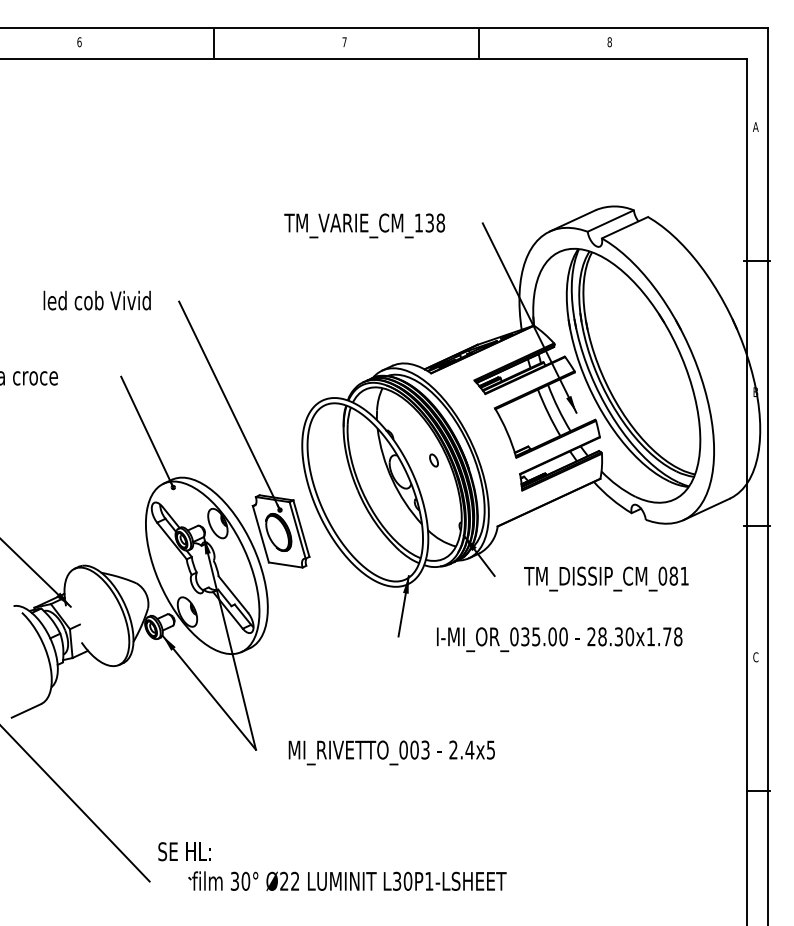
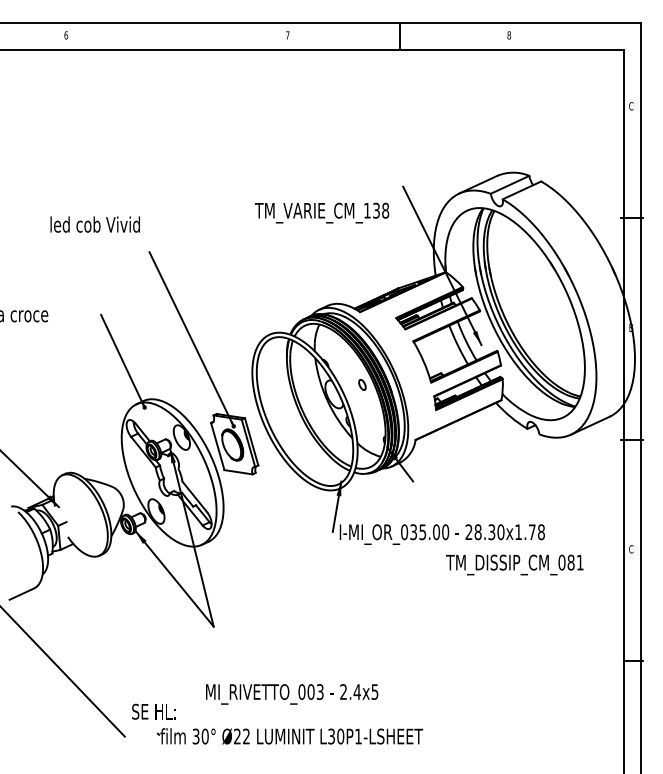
line: (213, 43) -> (178, 36), removed
text: (755, 127) -> (631, 106), A -> C
text: (364, 225) -> (321, 212), moved
text: (96, 300) -> (94, 224), moved
text: (606, 578) -> (514, 564), moved
text: (559, 639) -> (442, 534), moved
text: (391, 752) -> (291, 694), moved

